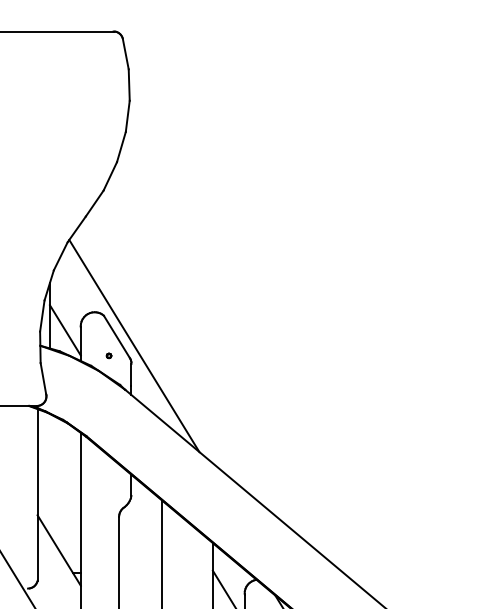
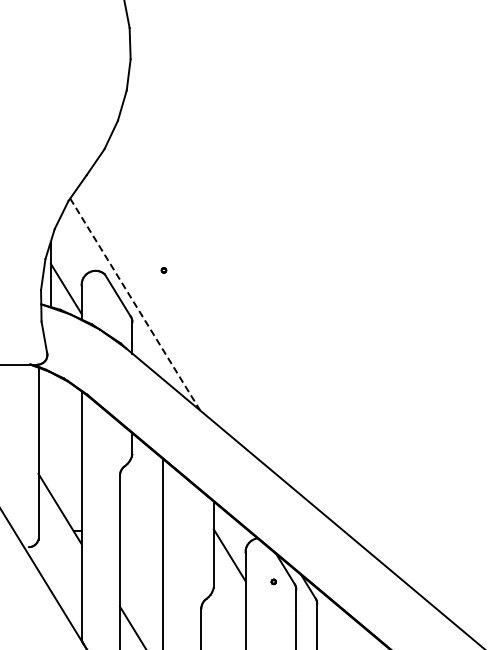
line: (134, 346) -> (135, 305), solid -> dashed
part: (108, 355) -> (163, 270), moved

